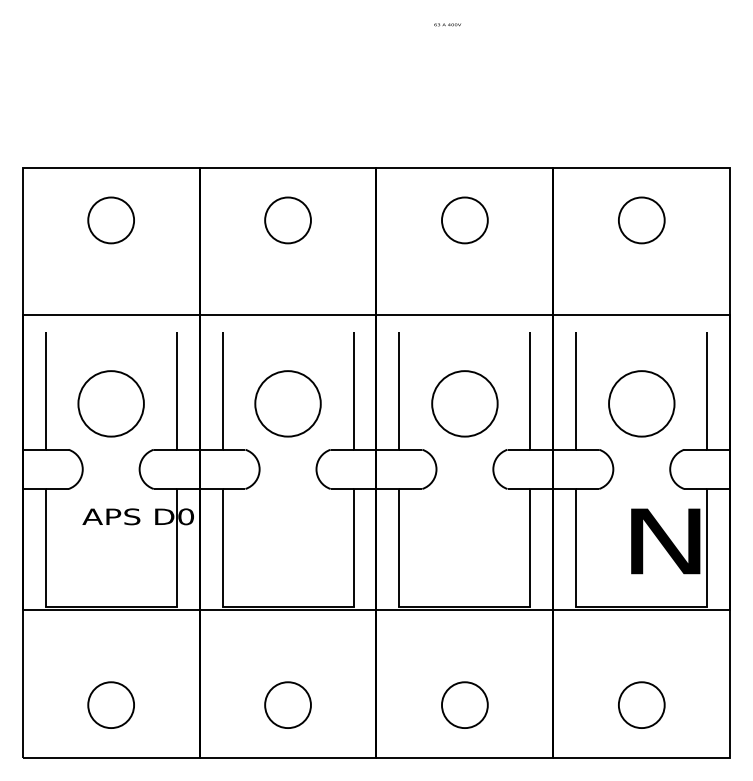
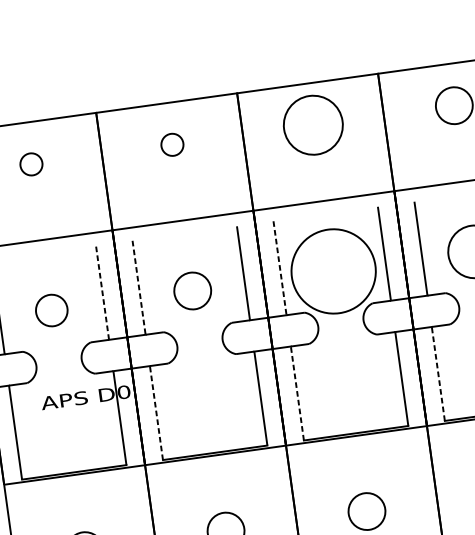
circle: (110, 220) -> (30, 164), size x0.6
circle: (287, 220) -> (172, 144), size x0.6
circle: (464, 220) -> (313, 125), size x1.6
line: (176, 390) -> (102, 292), solid -> dashed
line: (222, 390) -> (139, 287), solid -> dashed
line: (399, 390) -> (280, 268), solid -> dashed
circle: (110, 403) -> (51, 310), size x0.6
circle: (287, 403) -> (192, 290), size x0.7
circle: (464, 403) -> (333, 271), size x1.6
line: (222, 547) -> (156, 412), solid -> dashed
line: (399, 547) -> (297, 393), solid -> dashed
line: (576, 547) -> (438, 373), solid -> dashed

